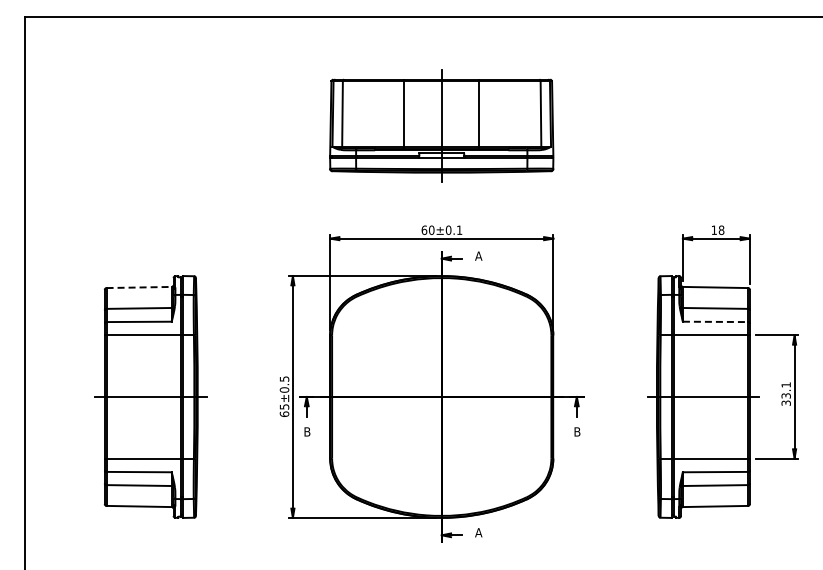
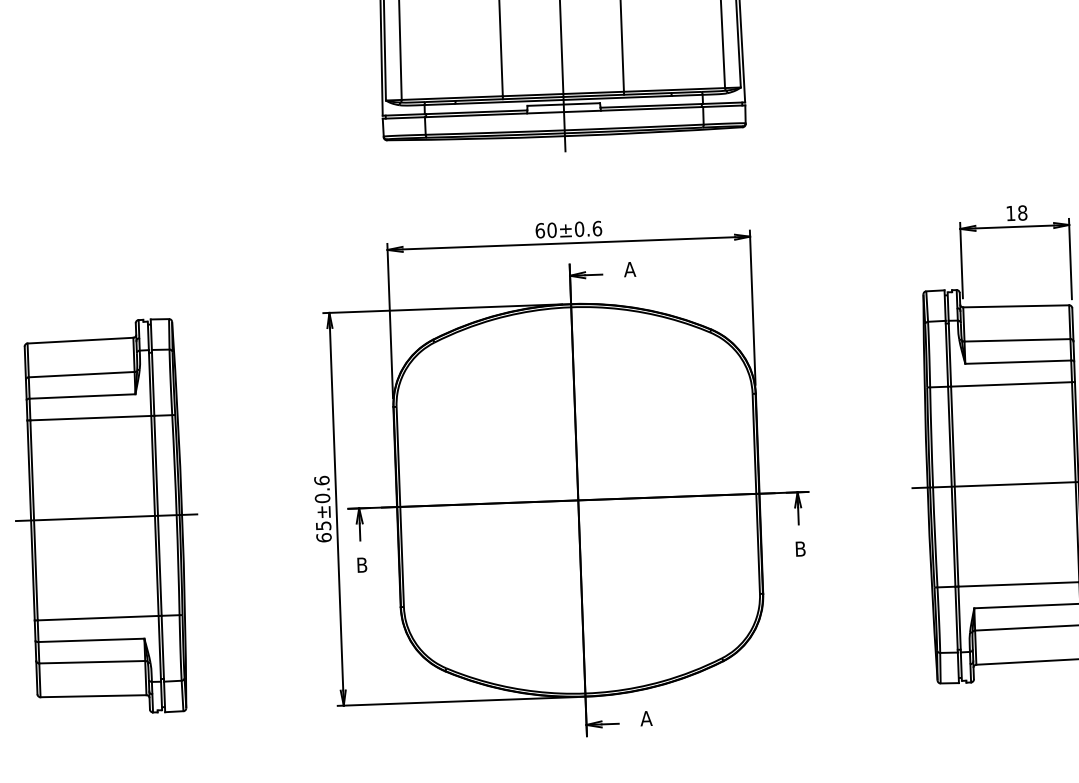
text: (459, 229) -> (597, 227), 60±0.1 -> 60±0.6
line: (139, 287) -> (81, 340), dashed -> solid
line: (715, 321) -> (1018, 361), dashed -> solid
text: (284, 378) -> (321, 479), 65±0.5 -> 65±0.6

